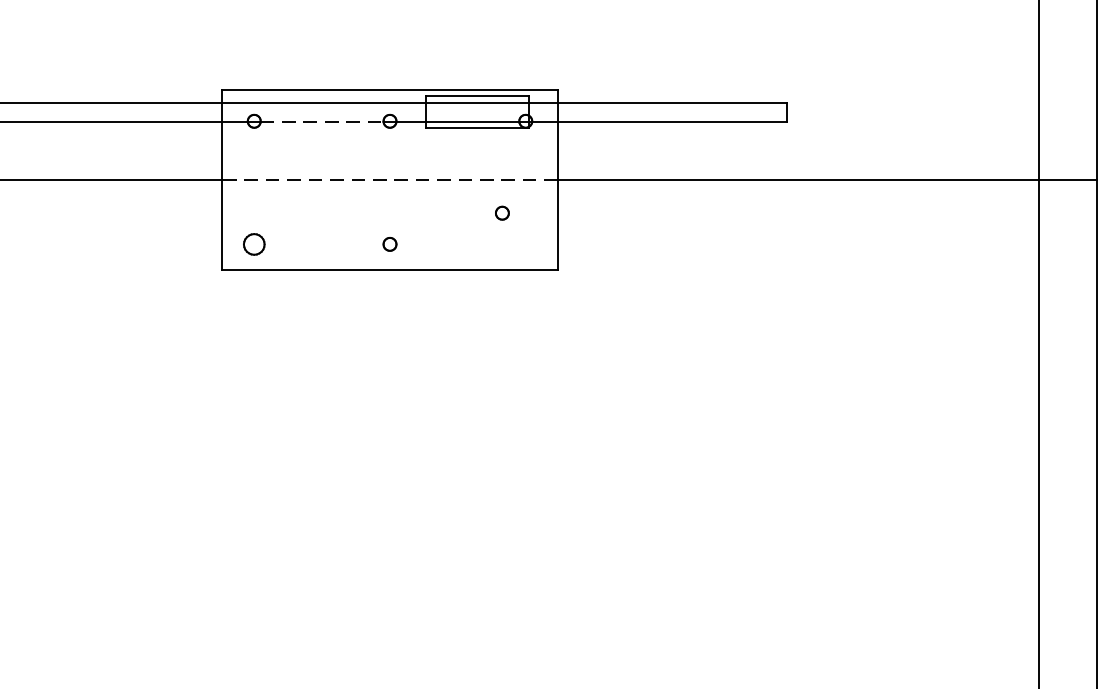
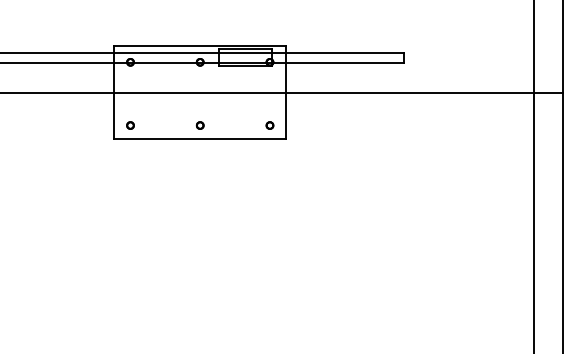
line: (322, 121) -> (165, 62), dashed -> solid
line: (388, 180) -> (199, 92), dashed -> solid
part: (501, 213) -> (269, 125), moved
part: (254, 244) -> (130, 125), size x0.62

